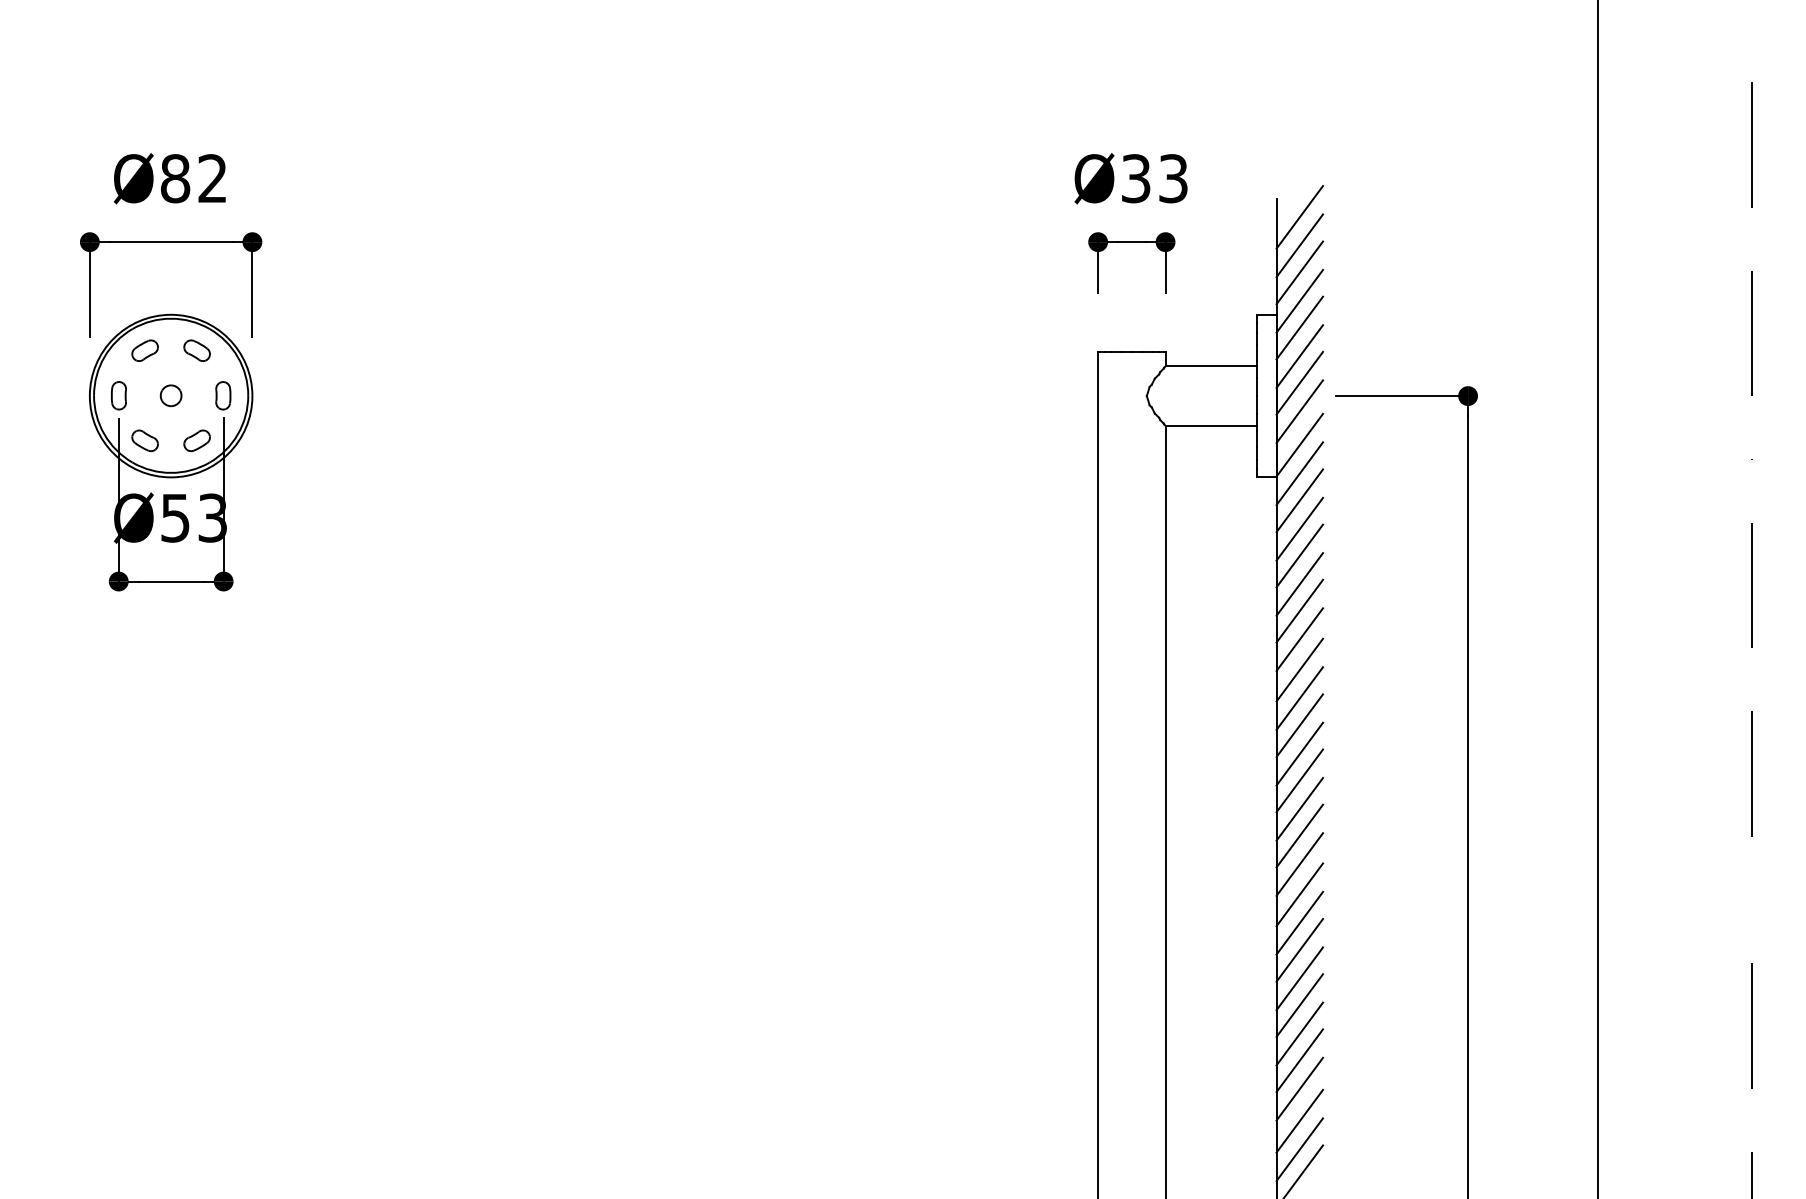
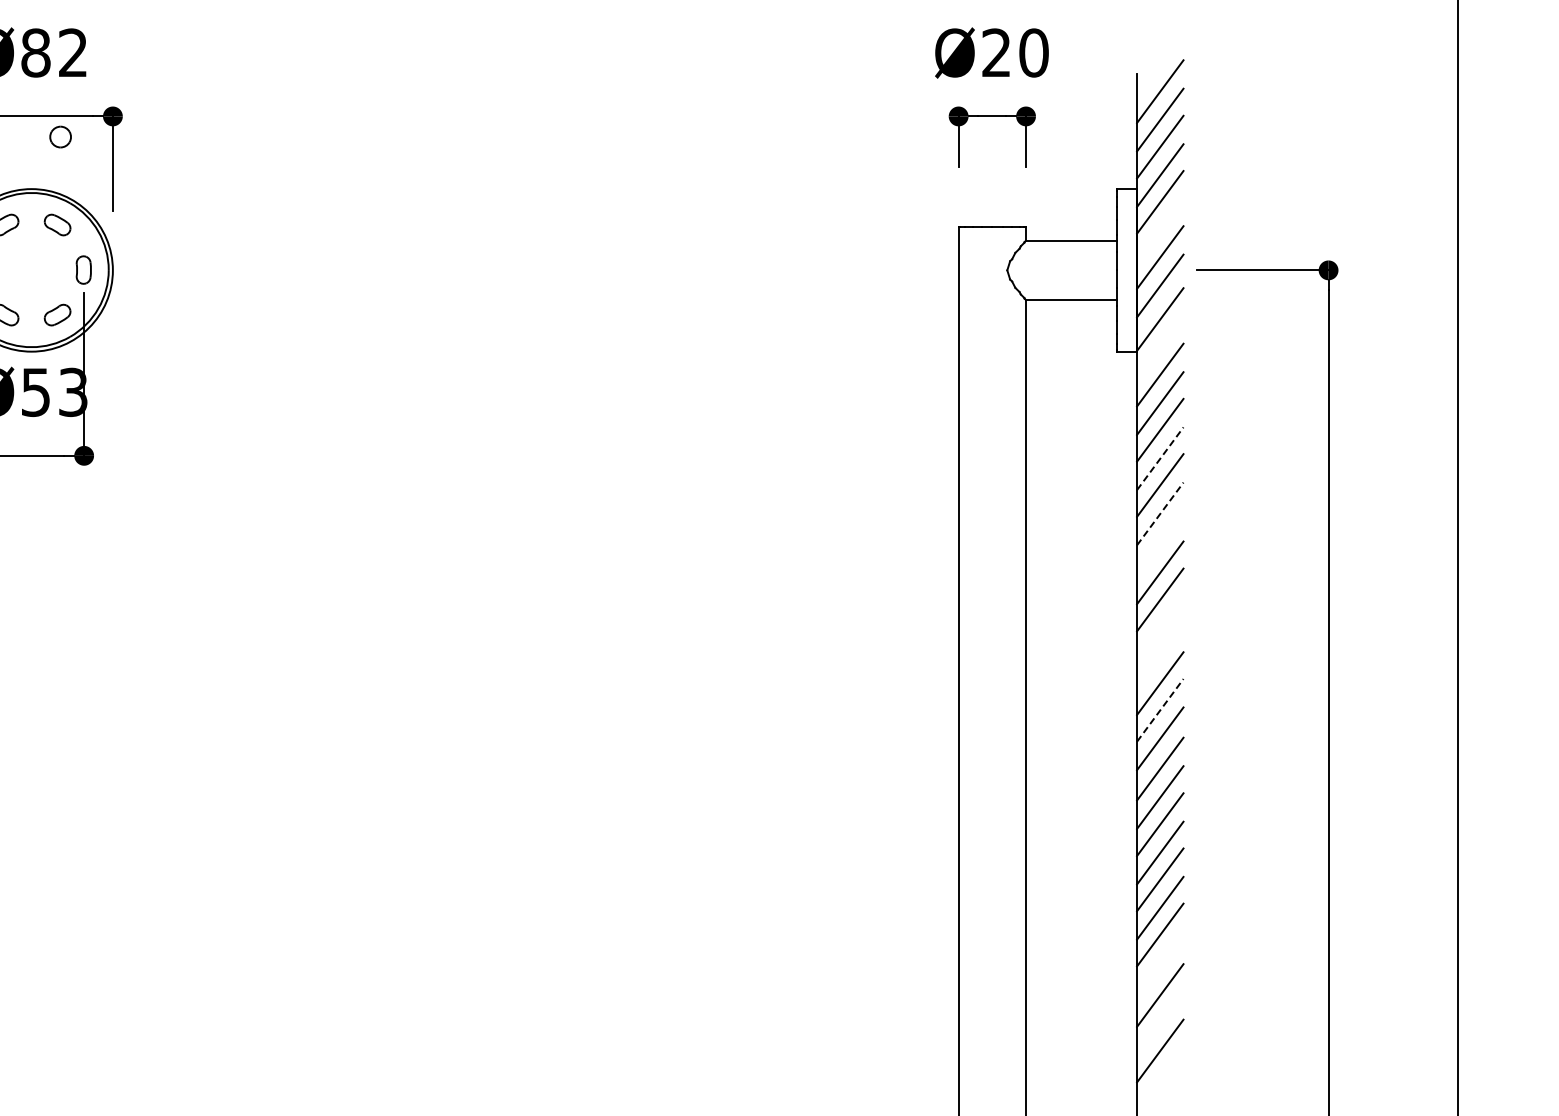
text: (1155, 178) -> (1015, 52), Ø33 -> Ø20
line: (1299, 356) -> (1159, 230), removed
part: (170, 395) -> (59, 136), moved
line: (1299, 473) -> (1159, 347), removed
line: (1300, 584) -> (1160, 458), solid -> dashed
line: (1300, 639) -> (1160, 513), solid -> dashed
line: (1299, 669) -> (1159, 543), removed
line: (1299, 753) -> (1159, 627), removed
line: (1299, 780) -> (1159, 654), removed
line: (1300, 835) -> (1160, 709), solid -> dashed
line: (1299, 1088) -> (1159, 962), removed
line: (1299, 1149) -> (1159, 1023), removed

